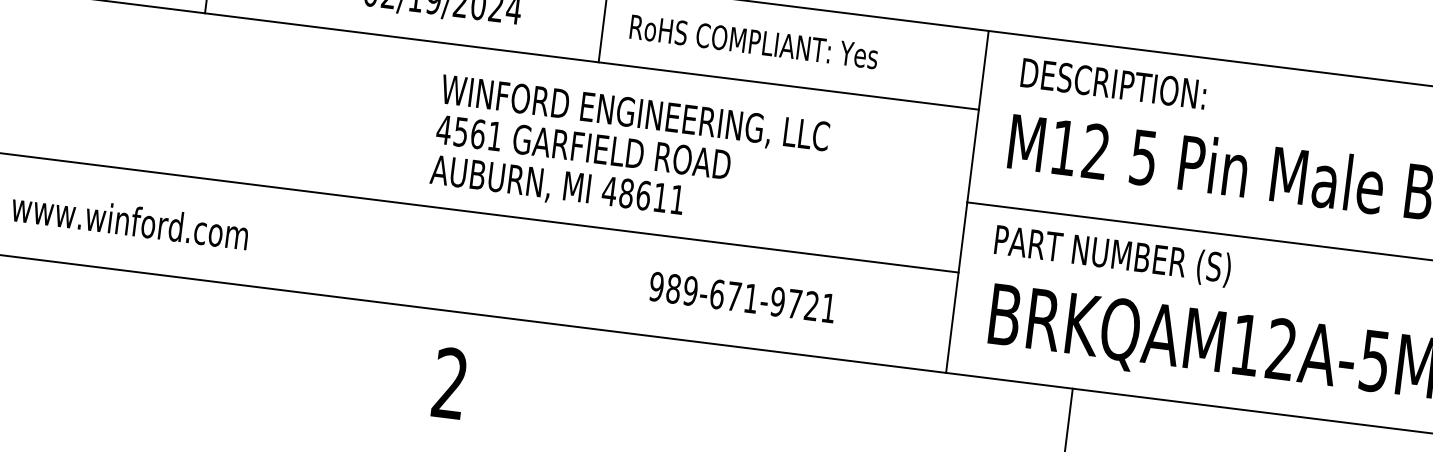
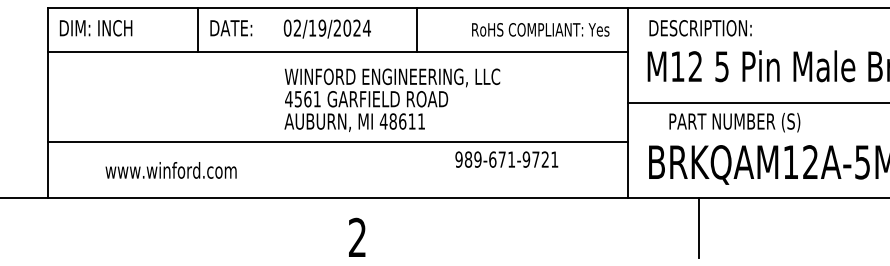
text: (753, 41) -> (540, 29), moved
text: (630, 153) -> (392, 99), moved
text: (1112, 255) -> (734, 122), moved
text: (741, 297) -> (506, 159), moved

